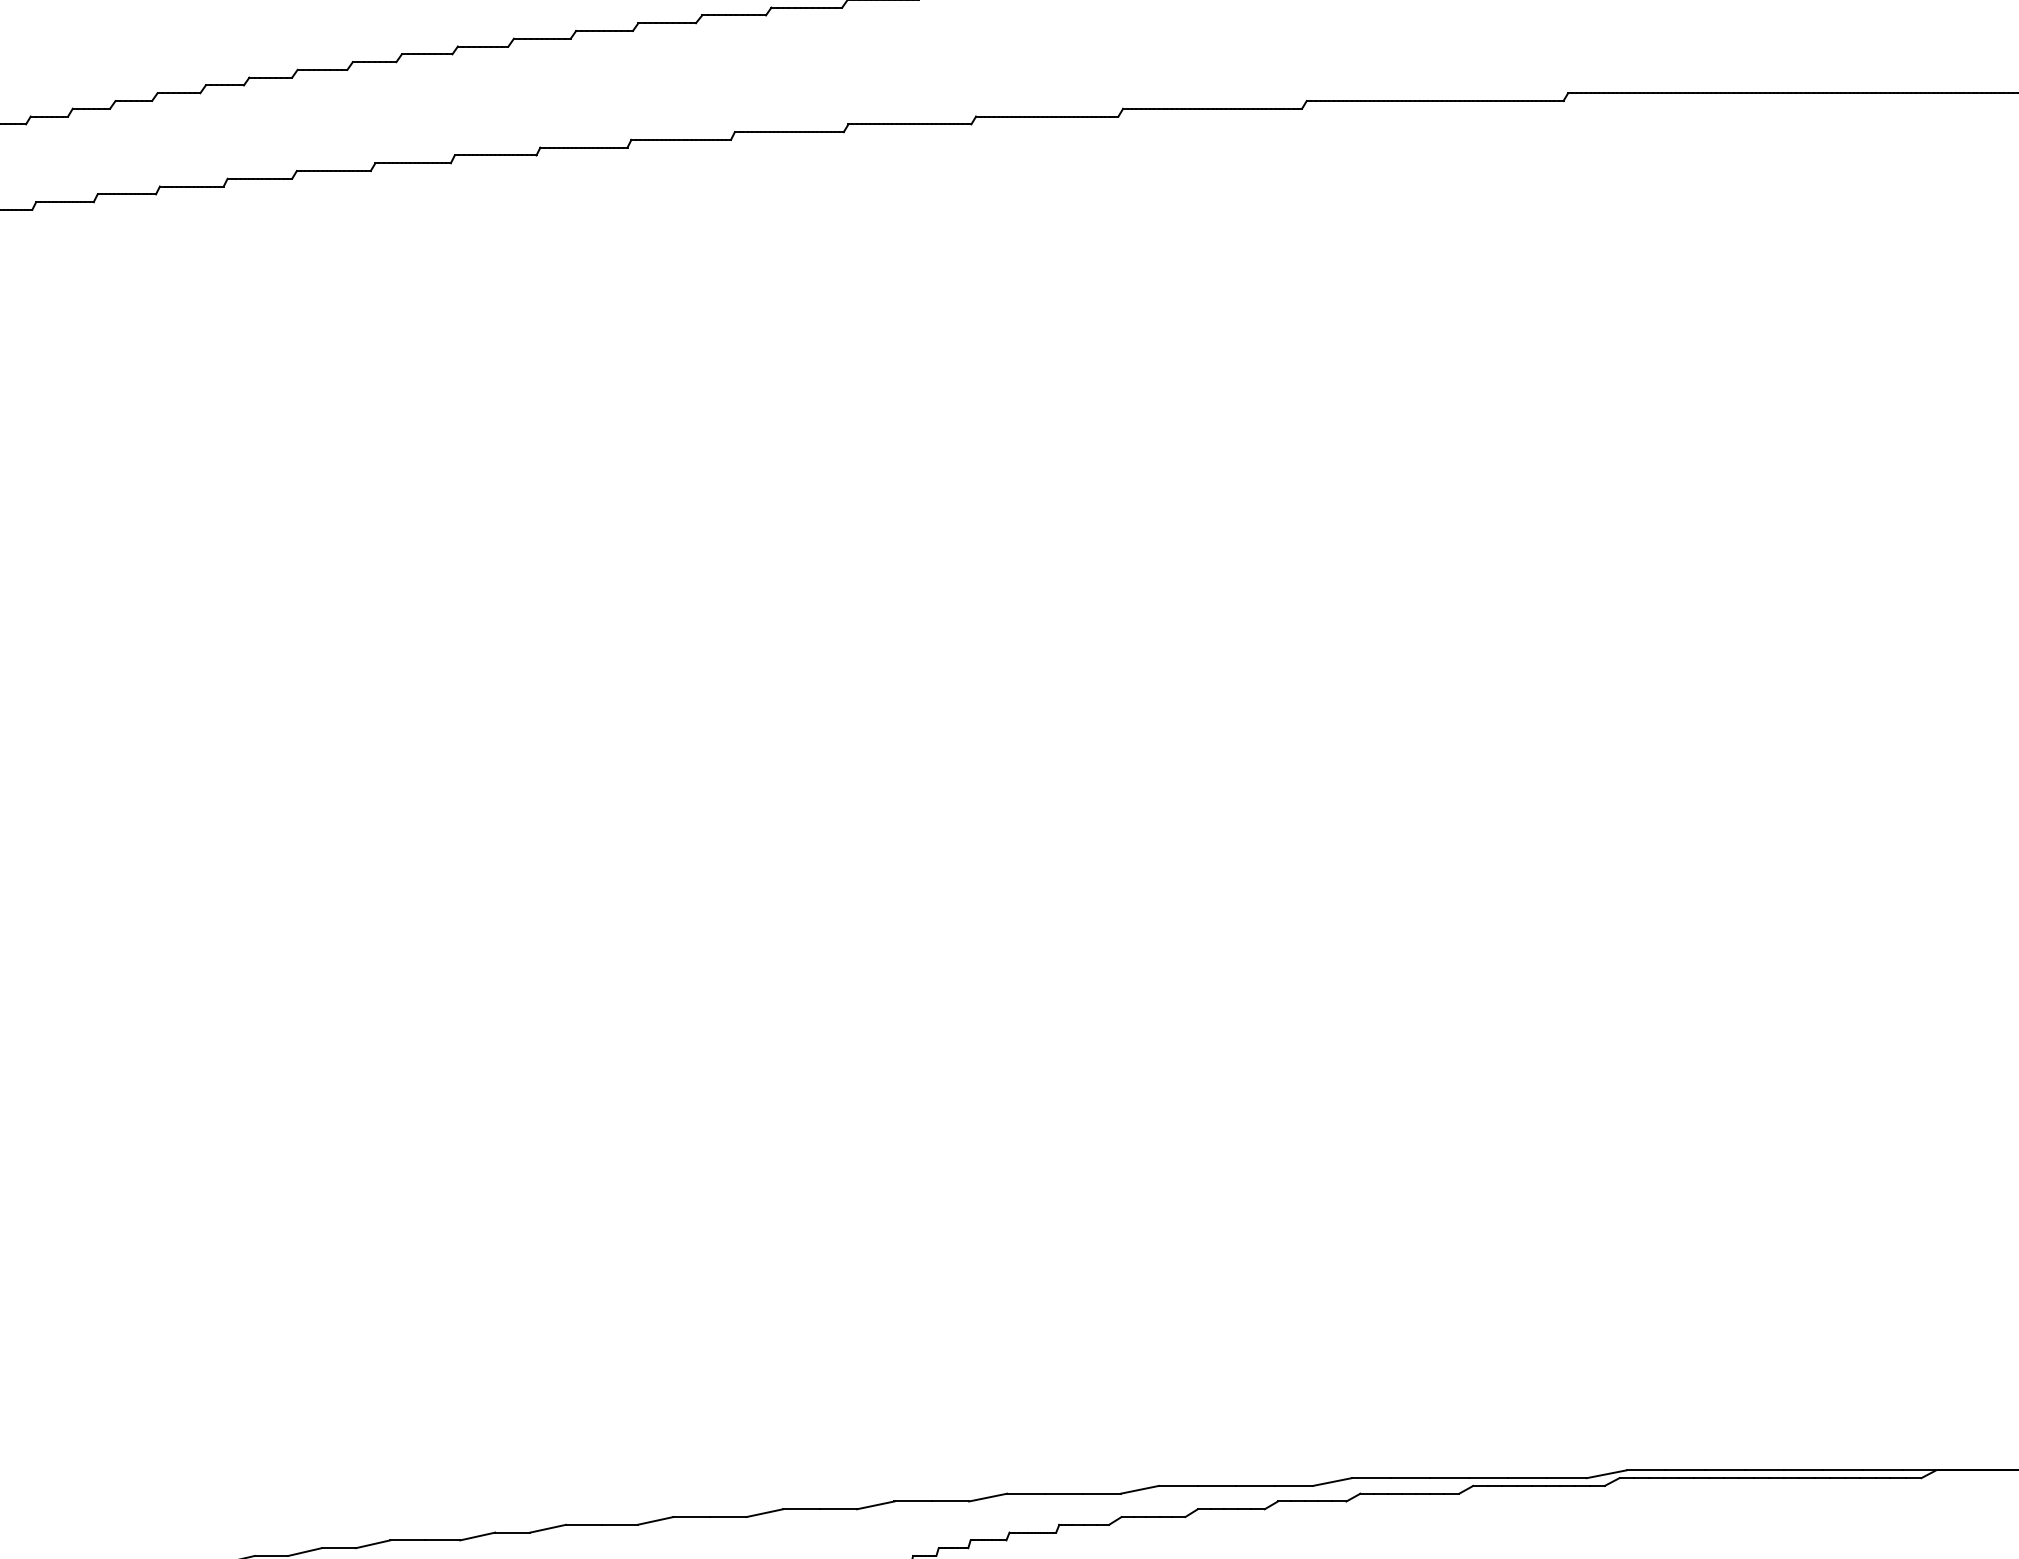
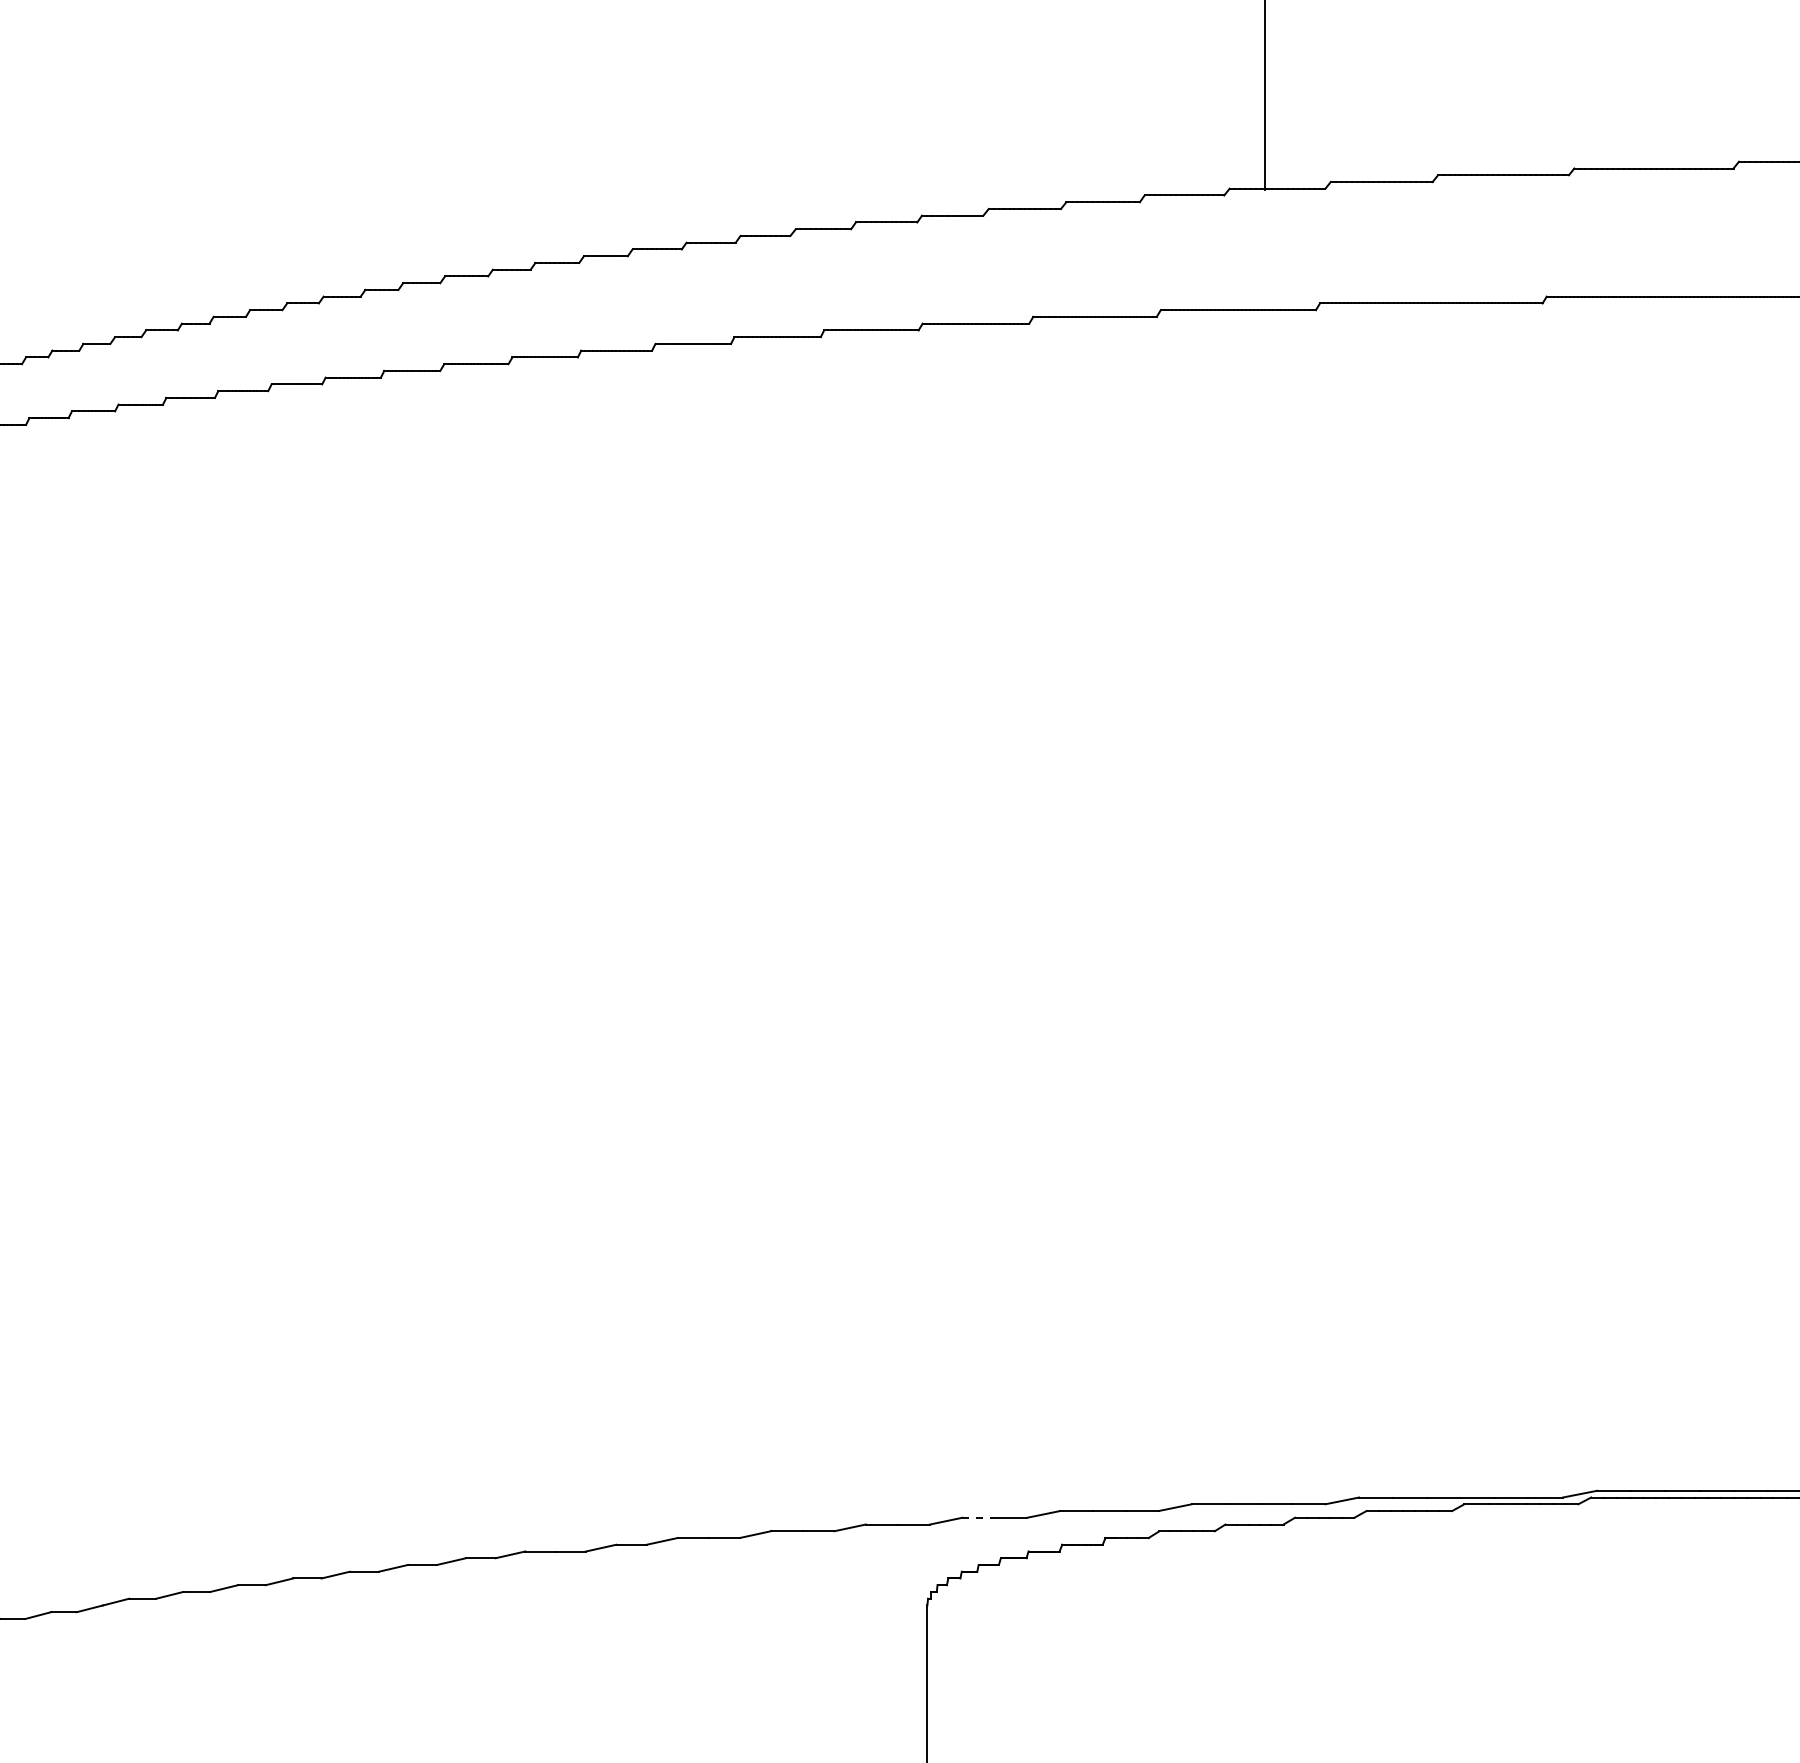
line: (914, 1501) -> (979, 1517), solid -> dashed

